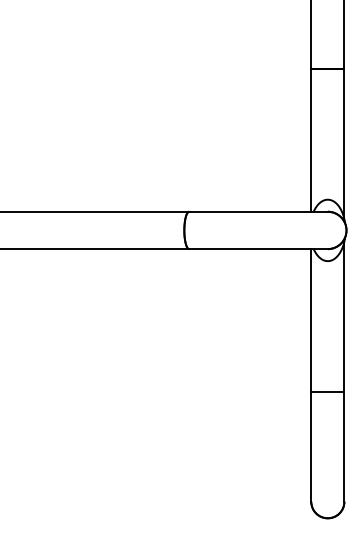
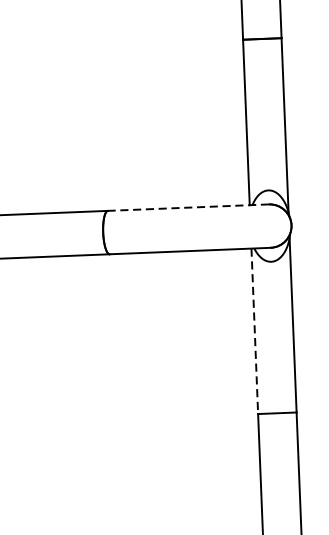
line: (258, 211) -> (188, 207), solid -> dashed
line: (311, 320) -> (255, 331), solid -> dashed

